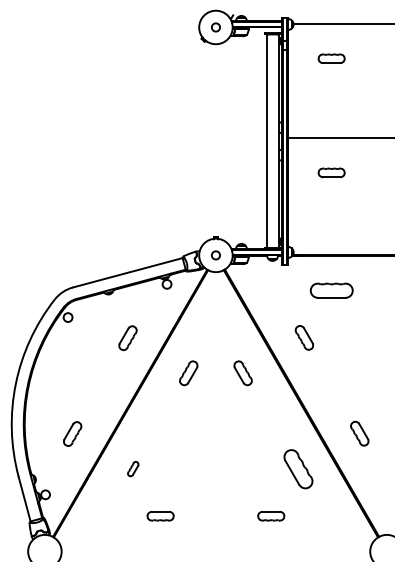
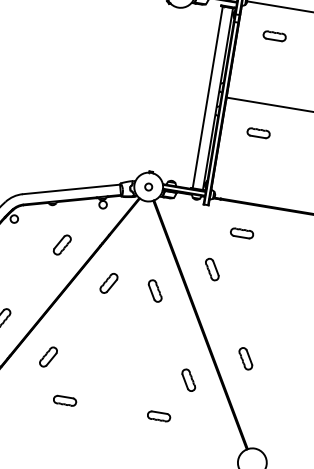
part: (331, 290) -> (241, 233), size x0.62
part: (132, 468) -> (47, 356), size x1.67
part: (298, 468) -> (188, 379), size x0.62

